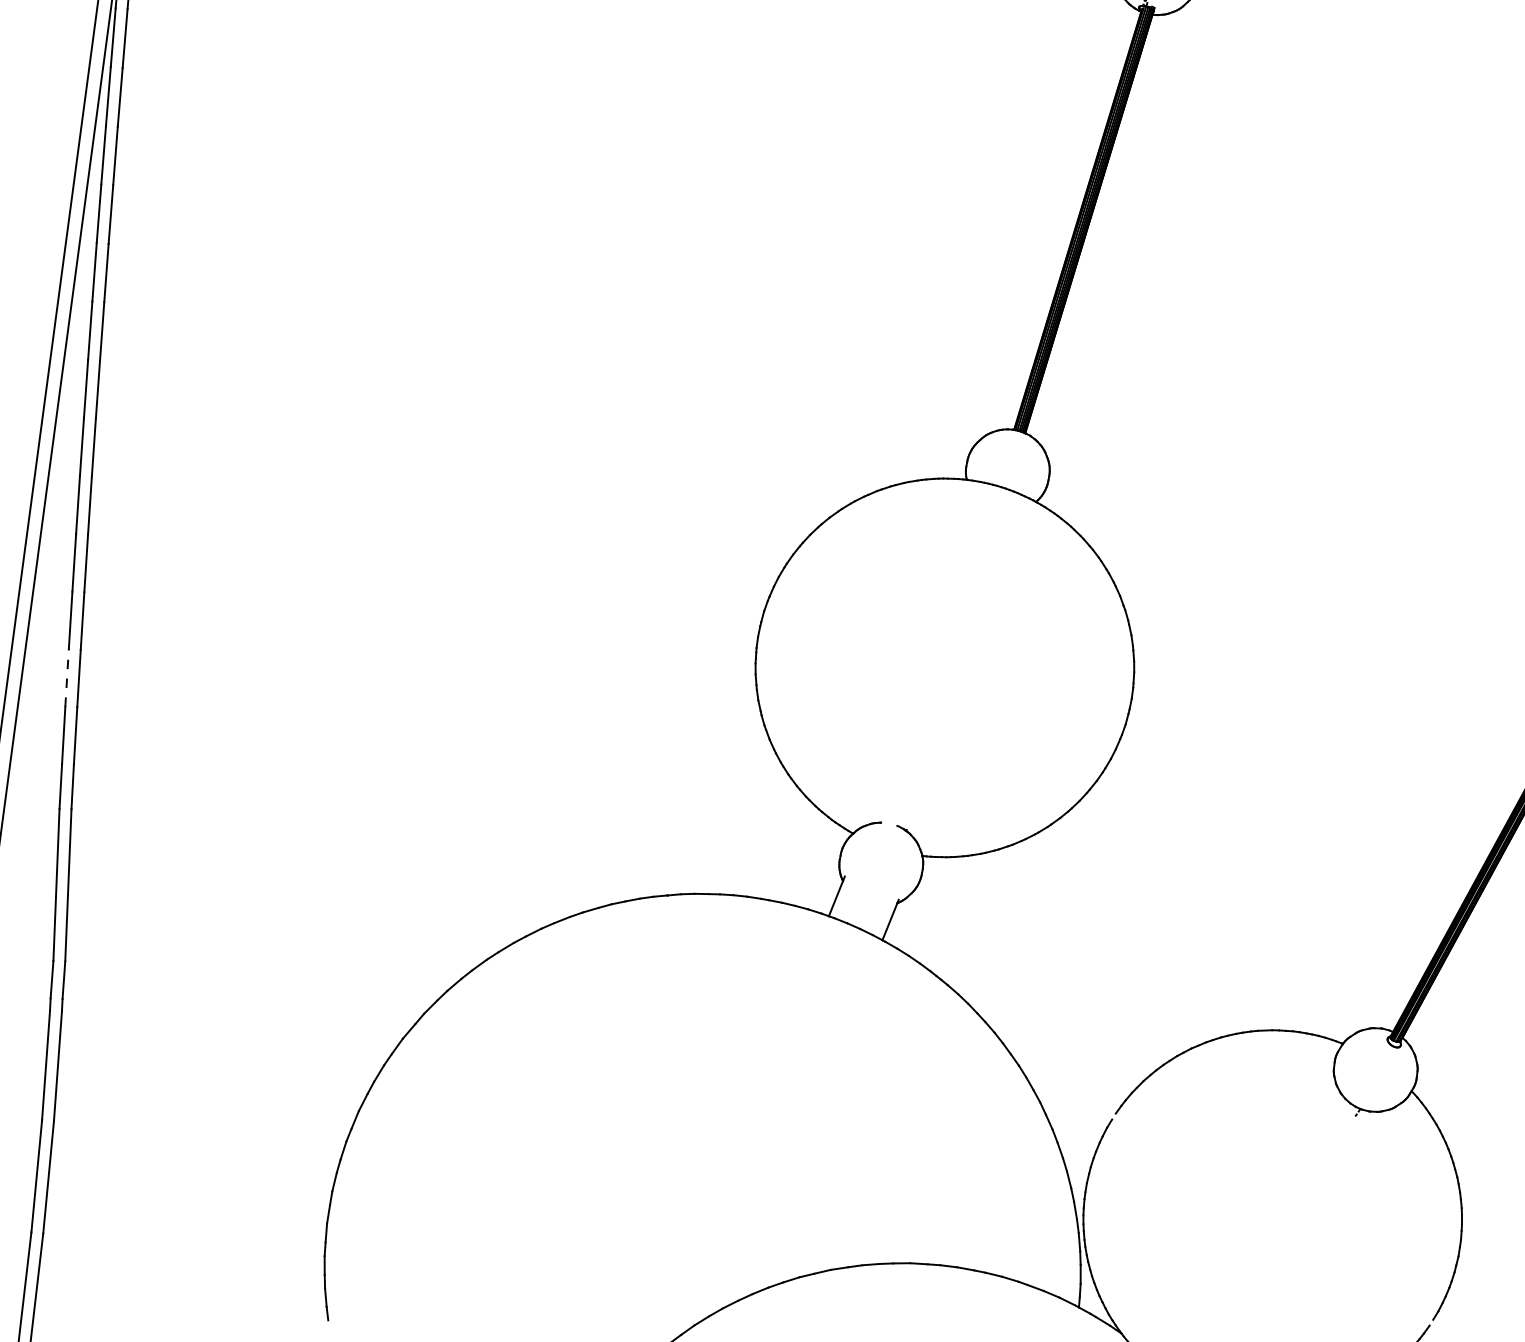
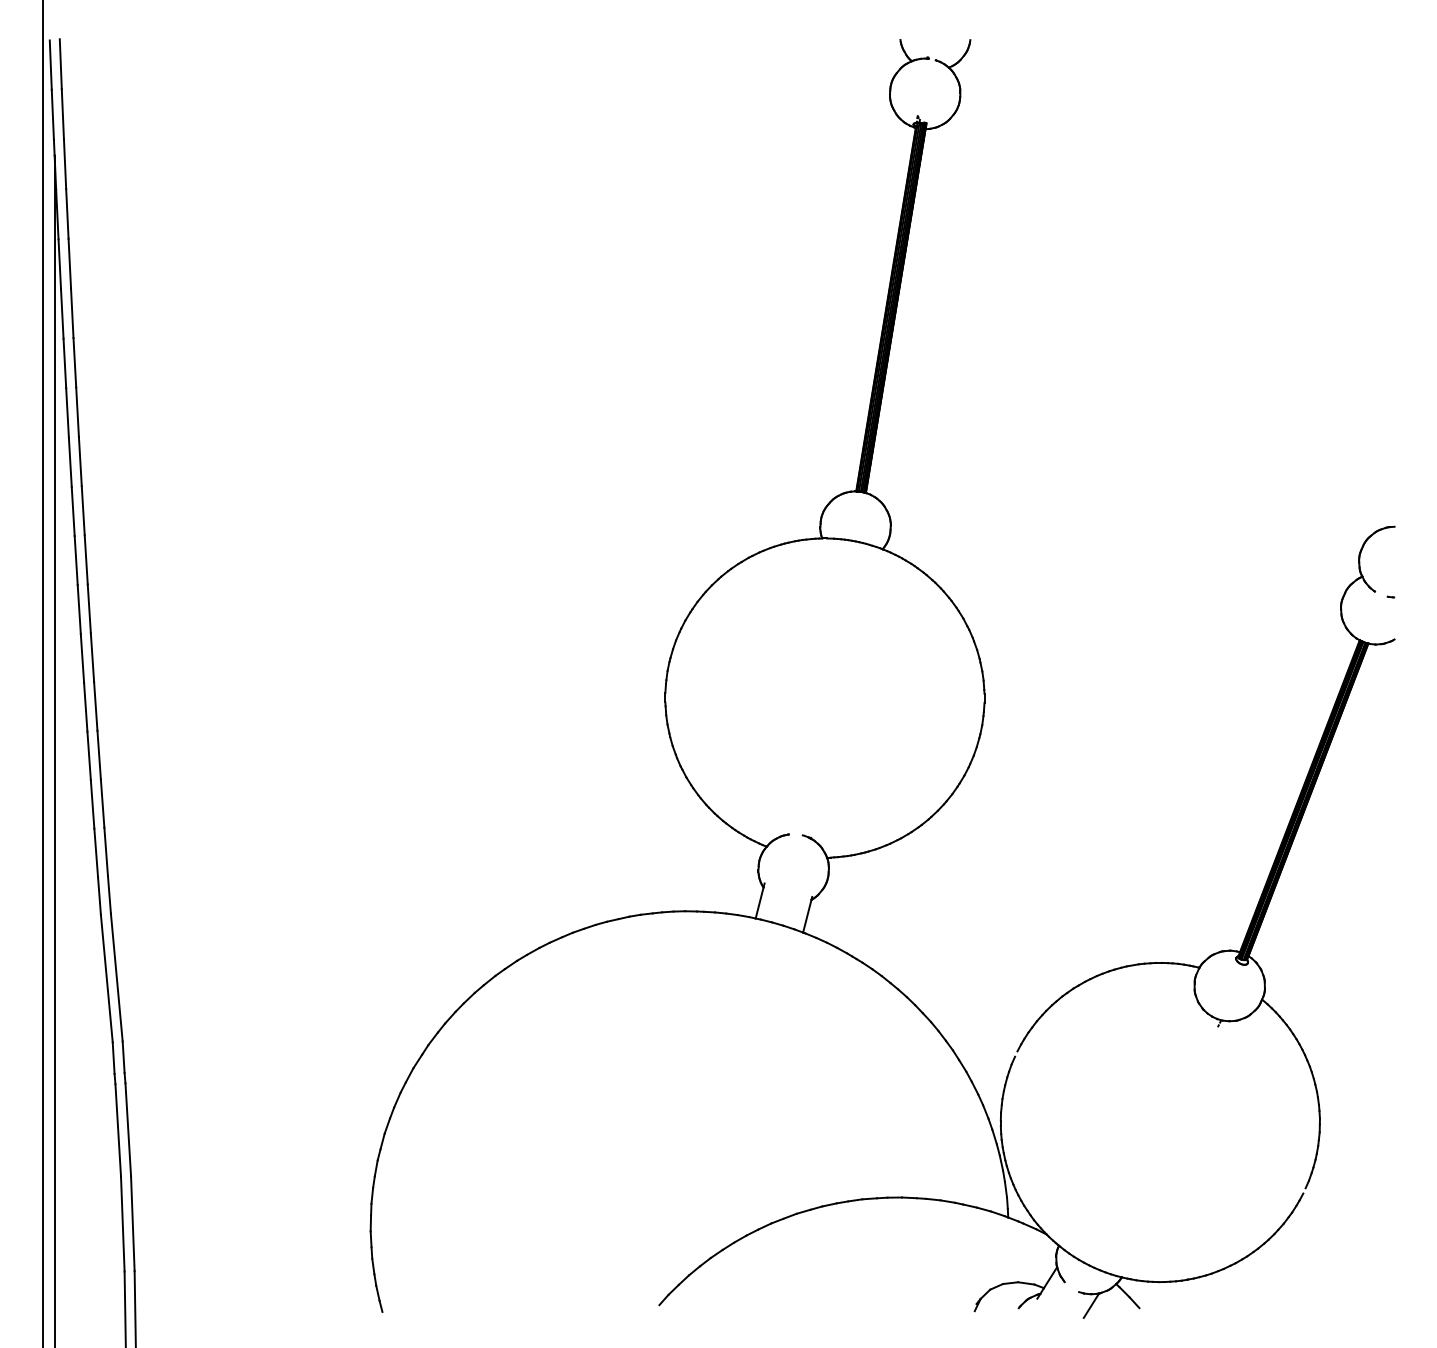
line: (67, 676) -> (92, 803), dashed -> solid

